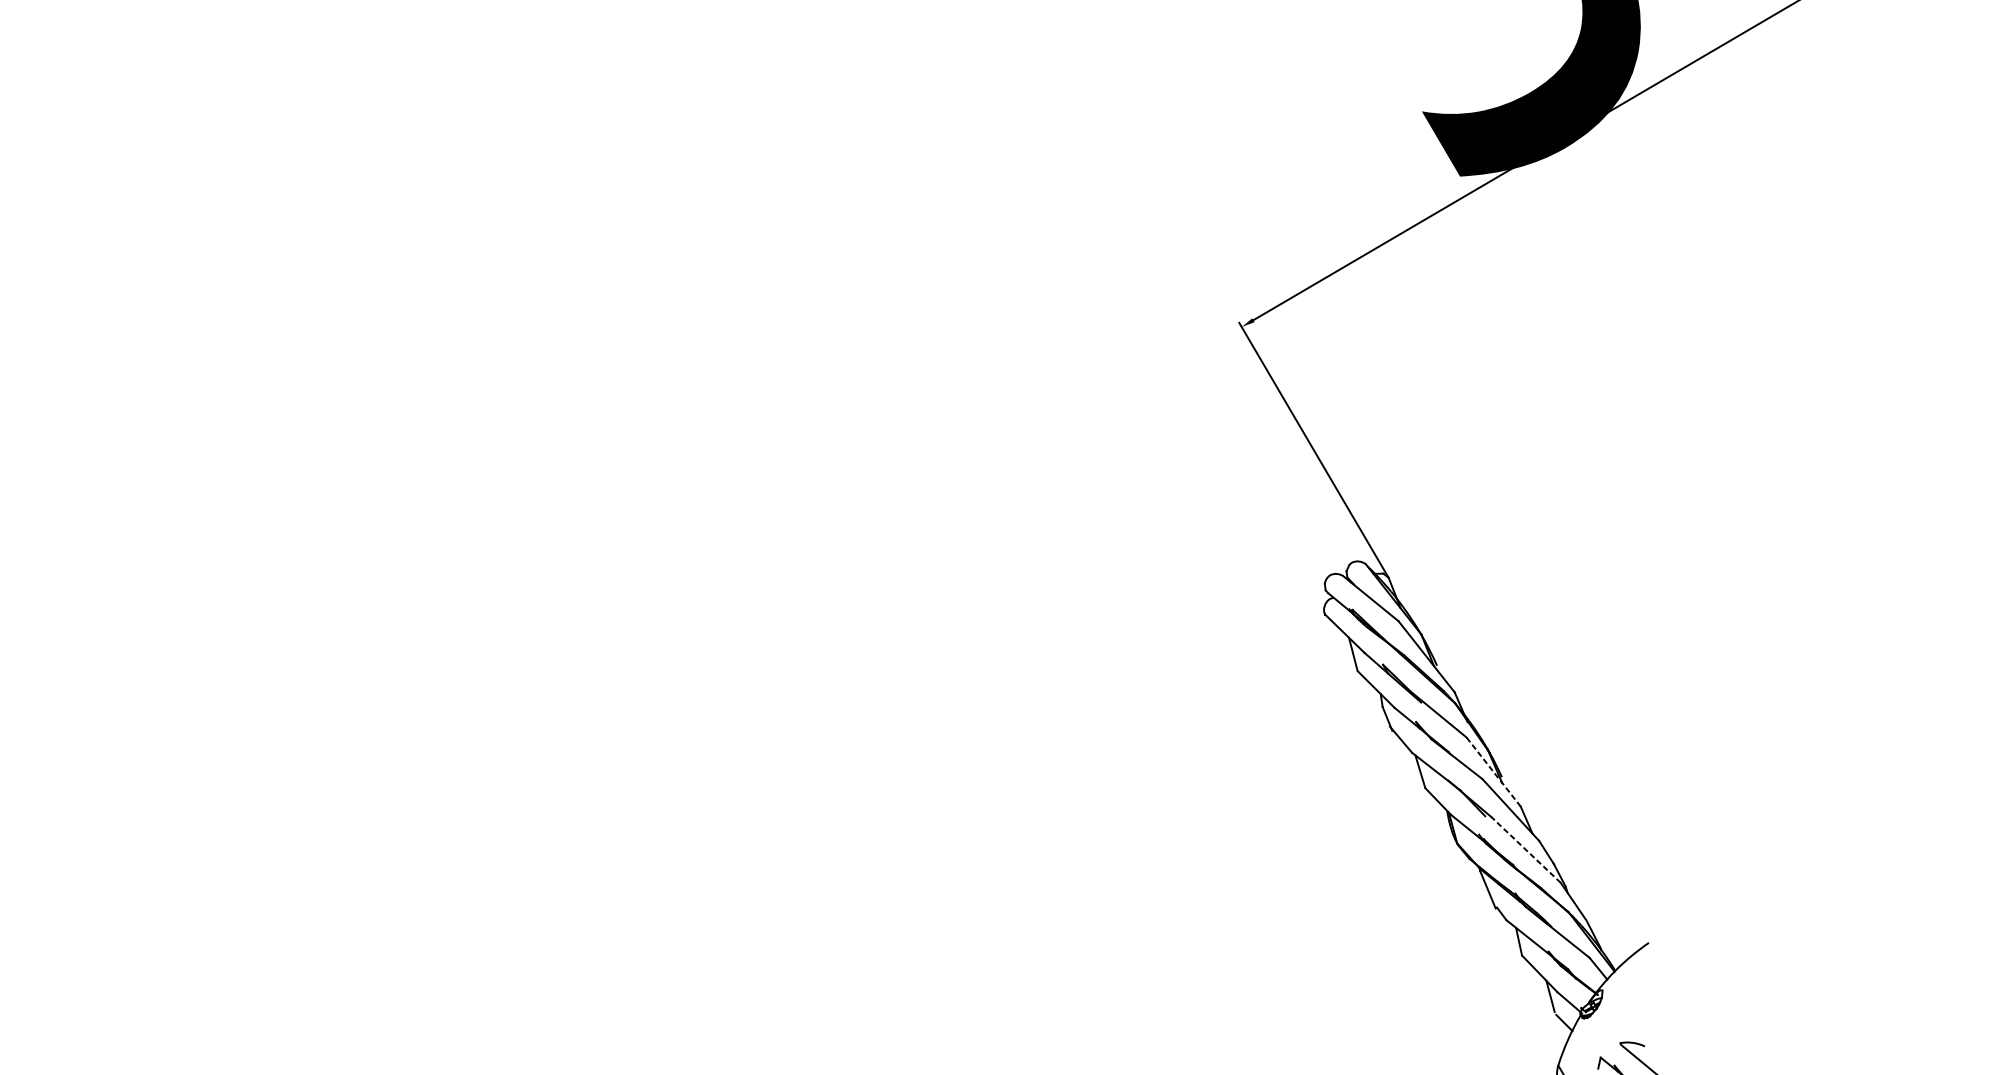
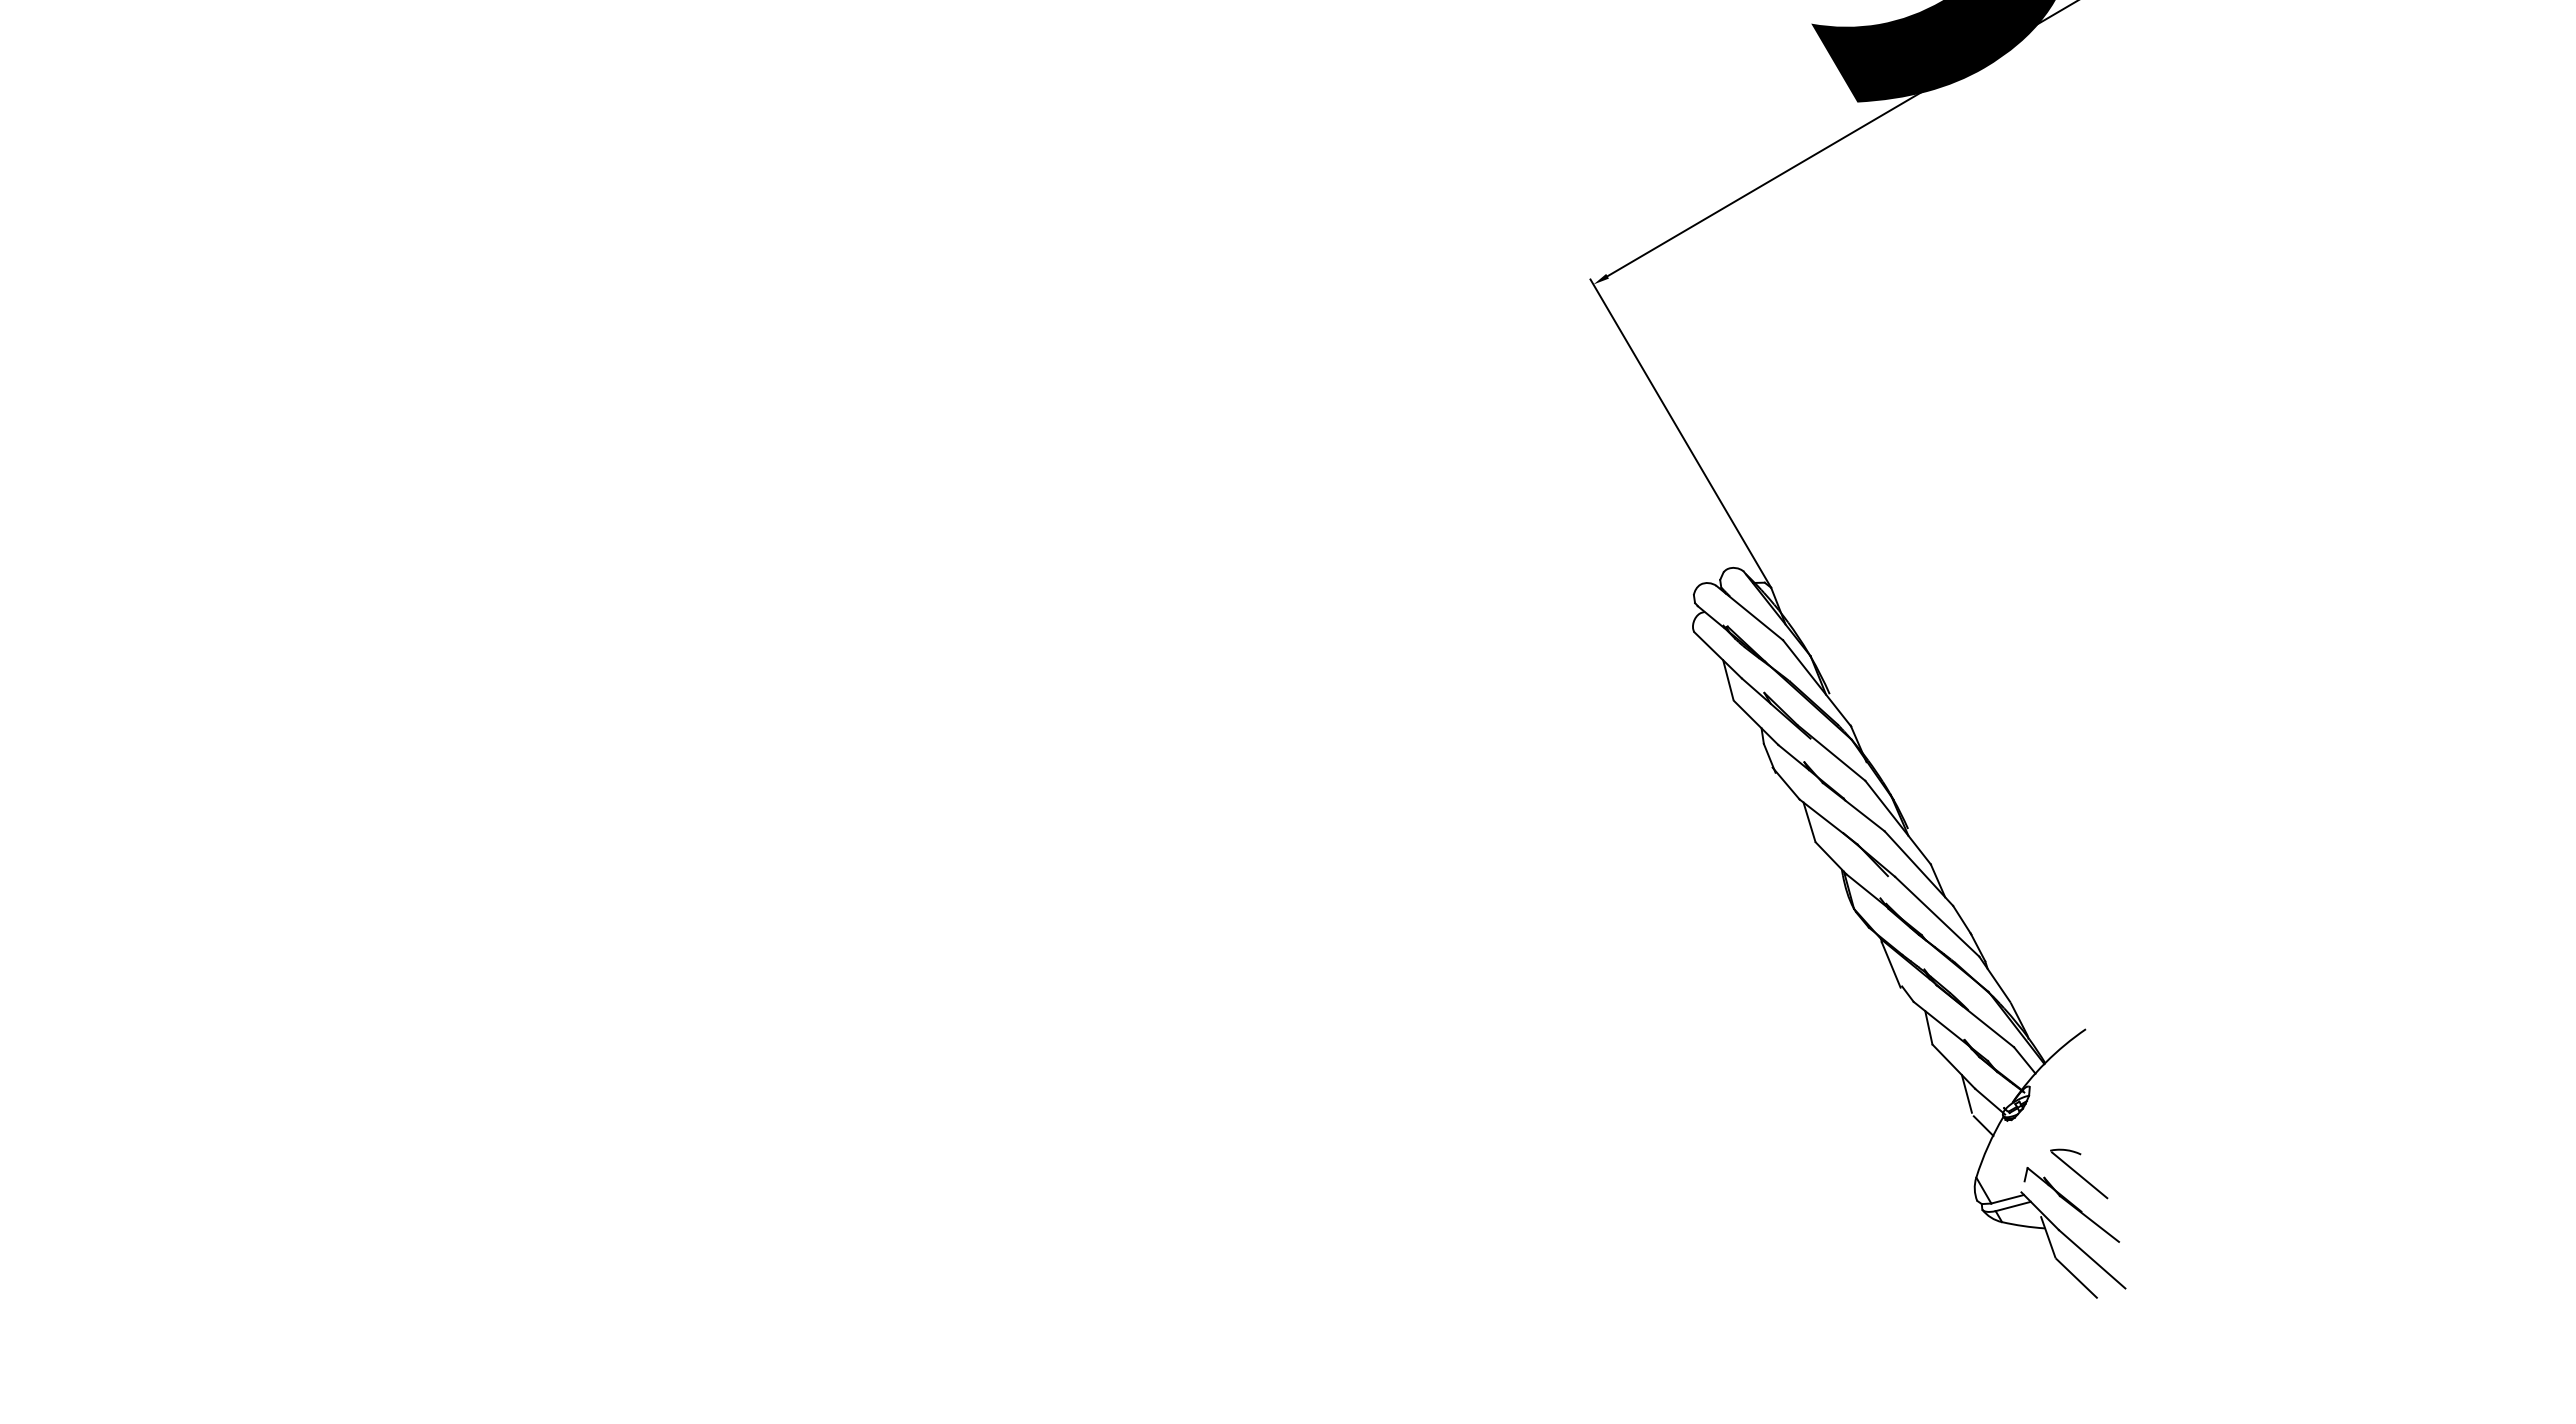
line: (1493, 771) -> (1897, 822), dashed -> solid
line: (1525, 849) -> (1936, 916), dashed -> solid

